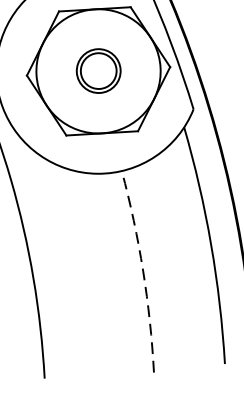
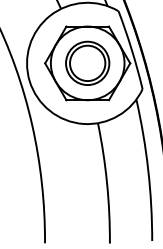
part: (98, 69) -> (87, 62), size x1.67
arc: (143, 271) -> (107, 183), dashed -> solid

